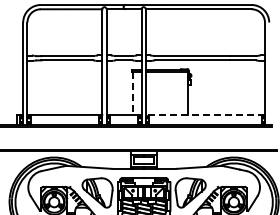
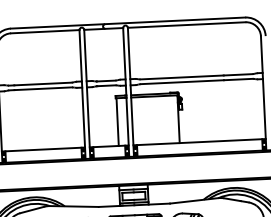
line: (132, 94) -> (117, 123), dashed -> solid
line: (205, 114) -> (199, 141), dashed -> solid

